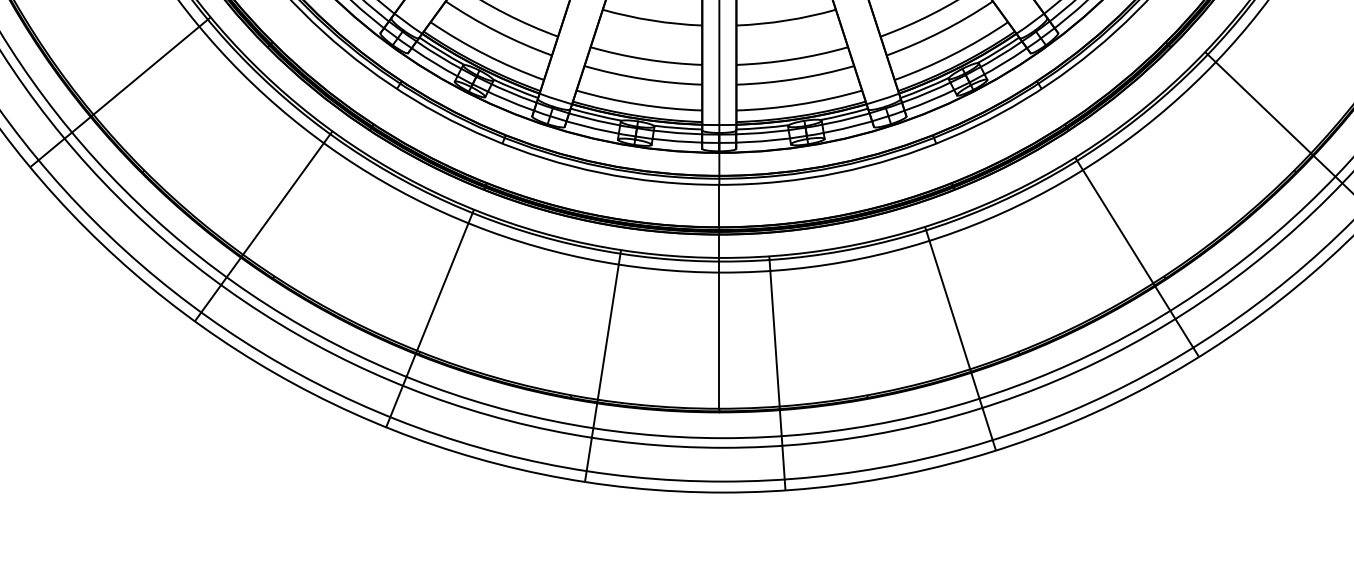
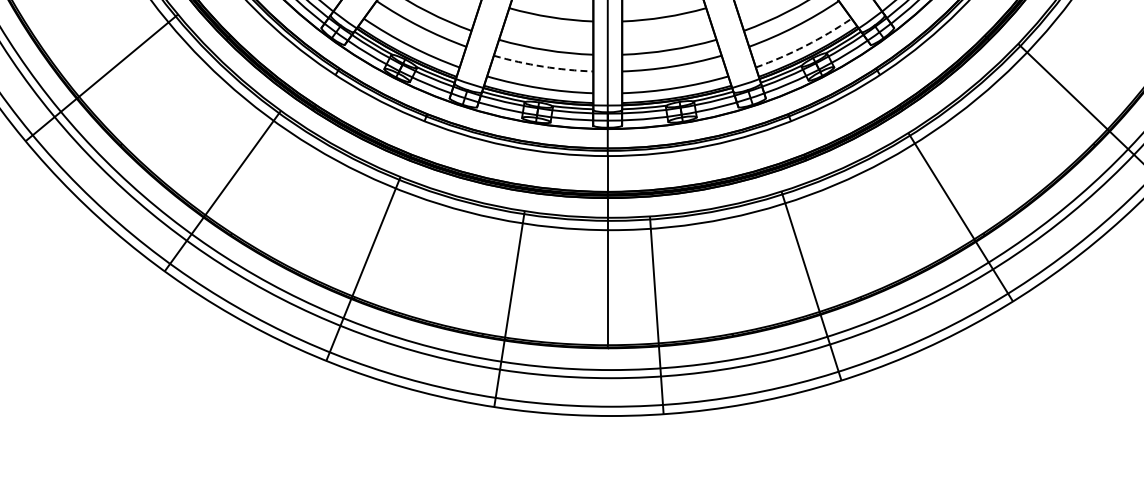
arc: (953, 55) -> (805, 46), solid -> dashed
arc: (643, 78) -> (543, 66), solid -> dashed

